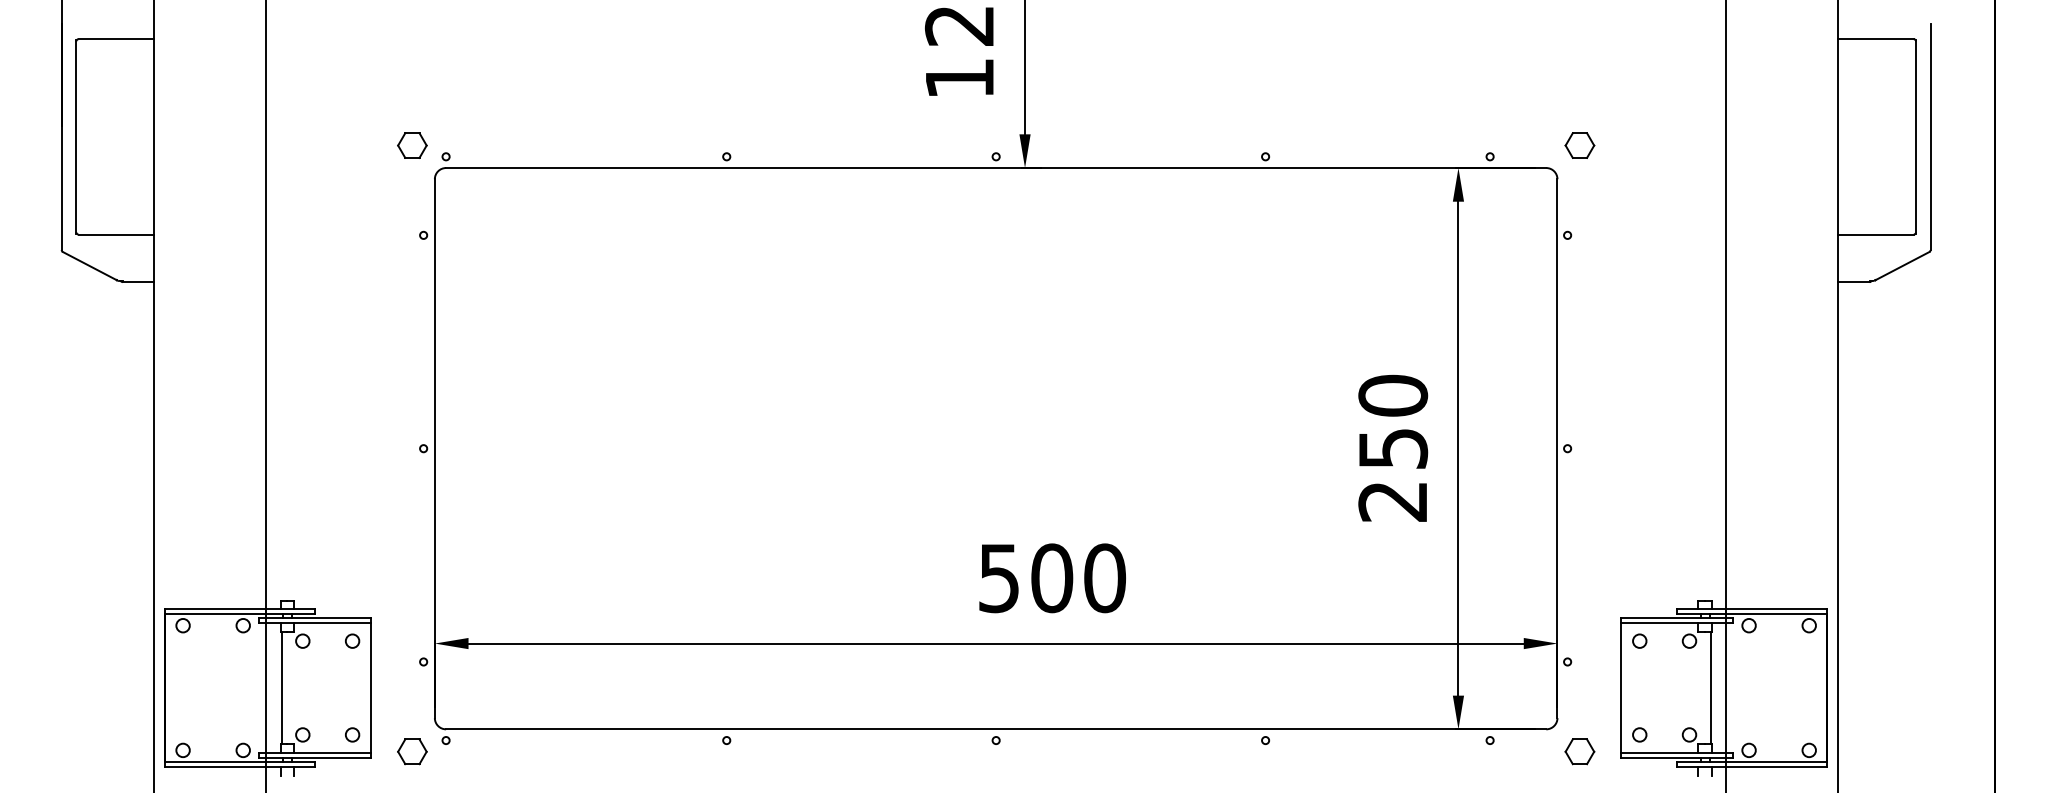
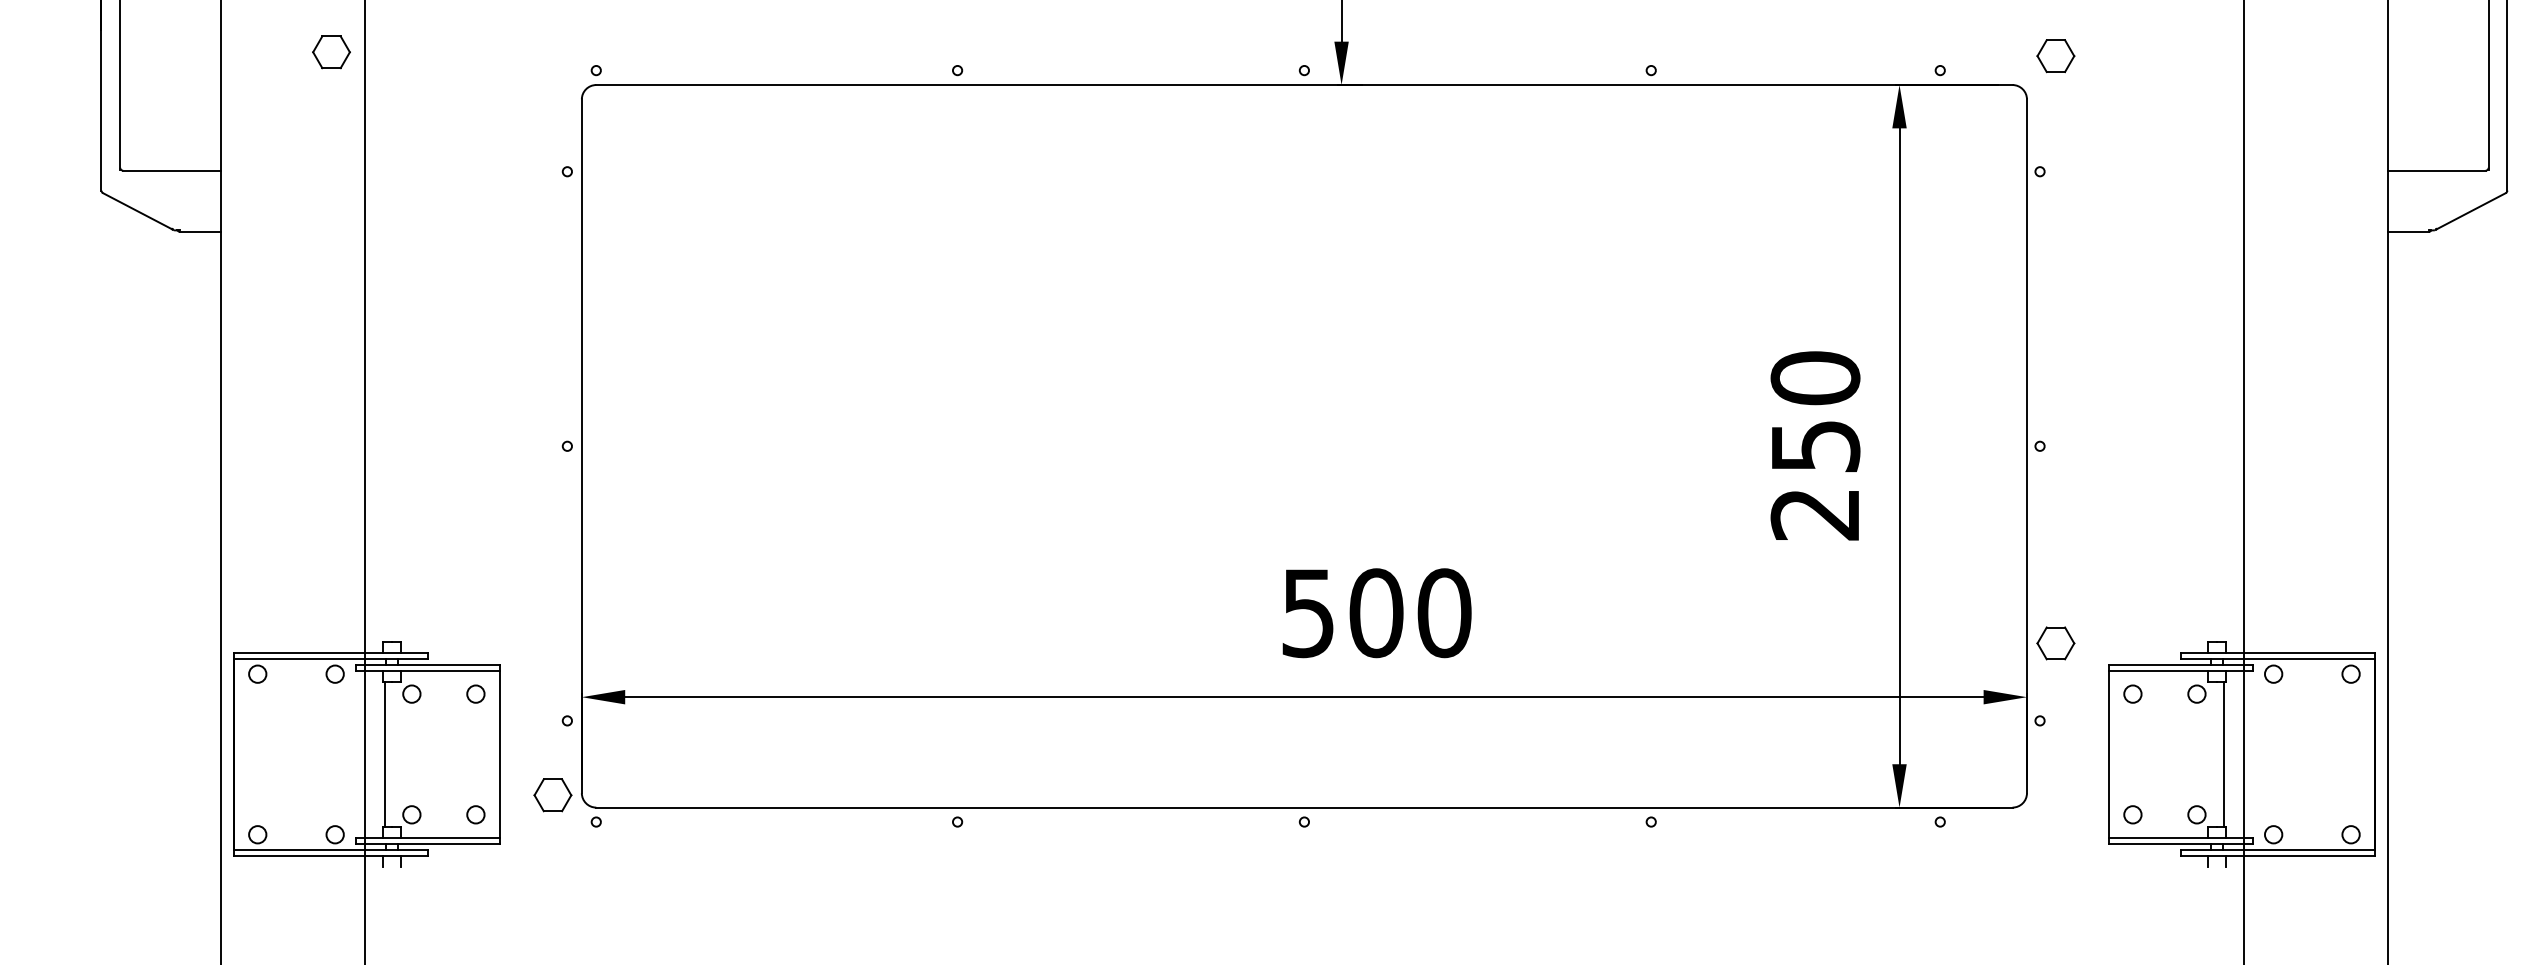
part: (412, 145) -> (331, 52), moved
part: (412, 751) -> (553, 794), moved
part: (1579, 751) -> (2055, 643), moved

